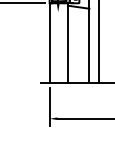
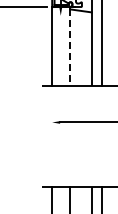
line: (67, 43) -> (70, 47), solid -> dashed
line: (49, 106) -> (52, 110), removed

